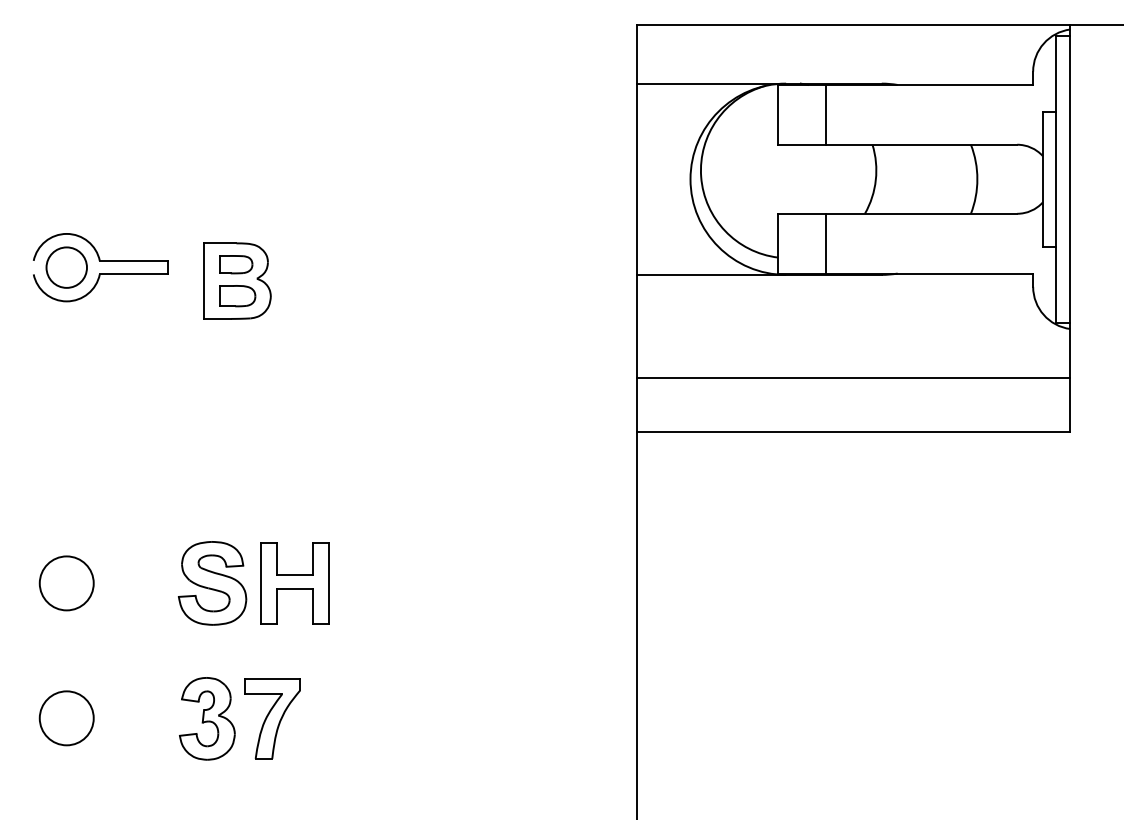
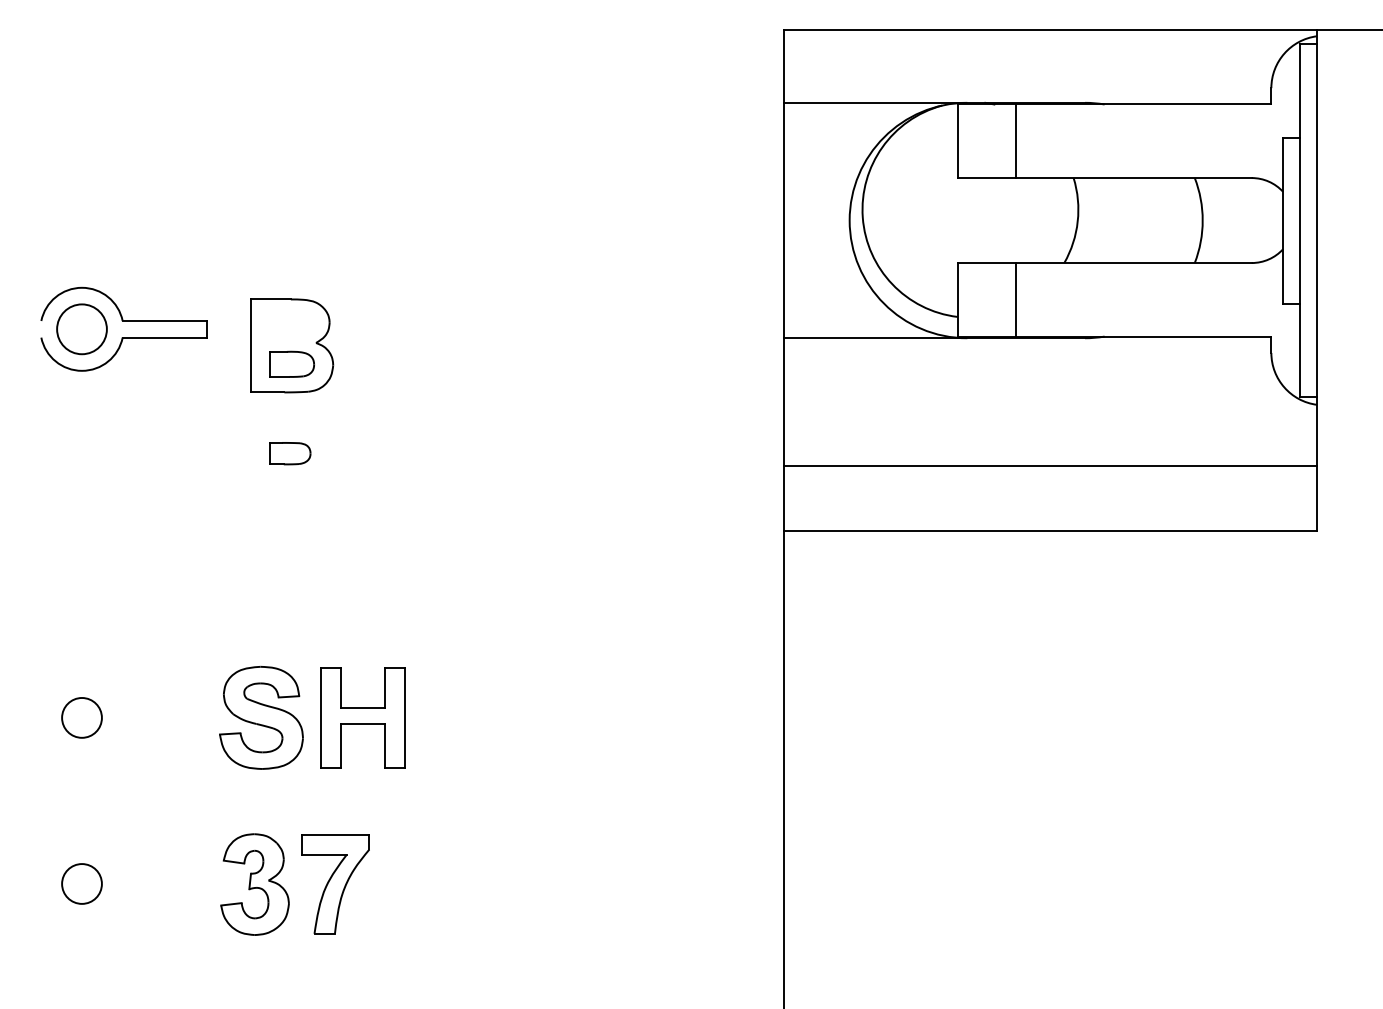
part: (236, 264) -> (290, 453), moved
circle: (66, 583) -> (81, 718), size x0.6
circle: (66, 718) -> (81, 884), size x0.6

